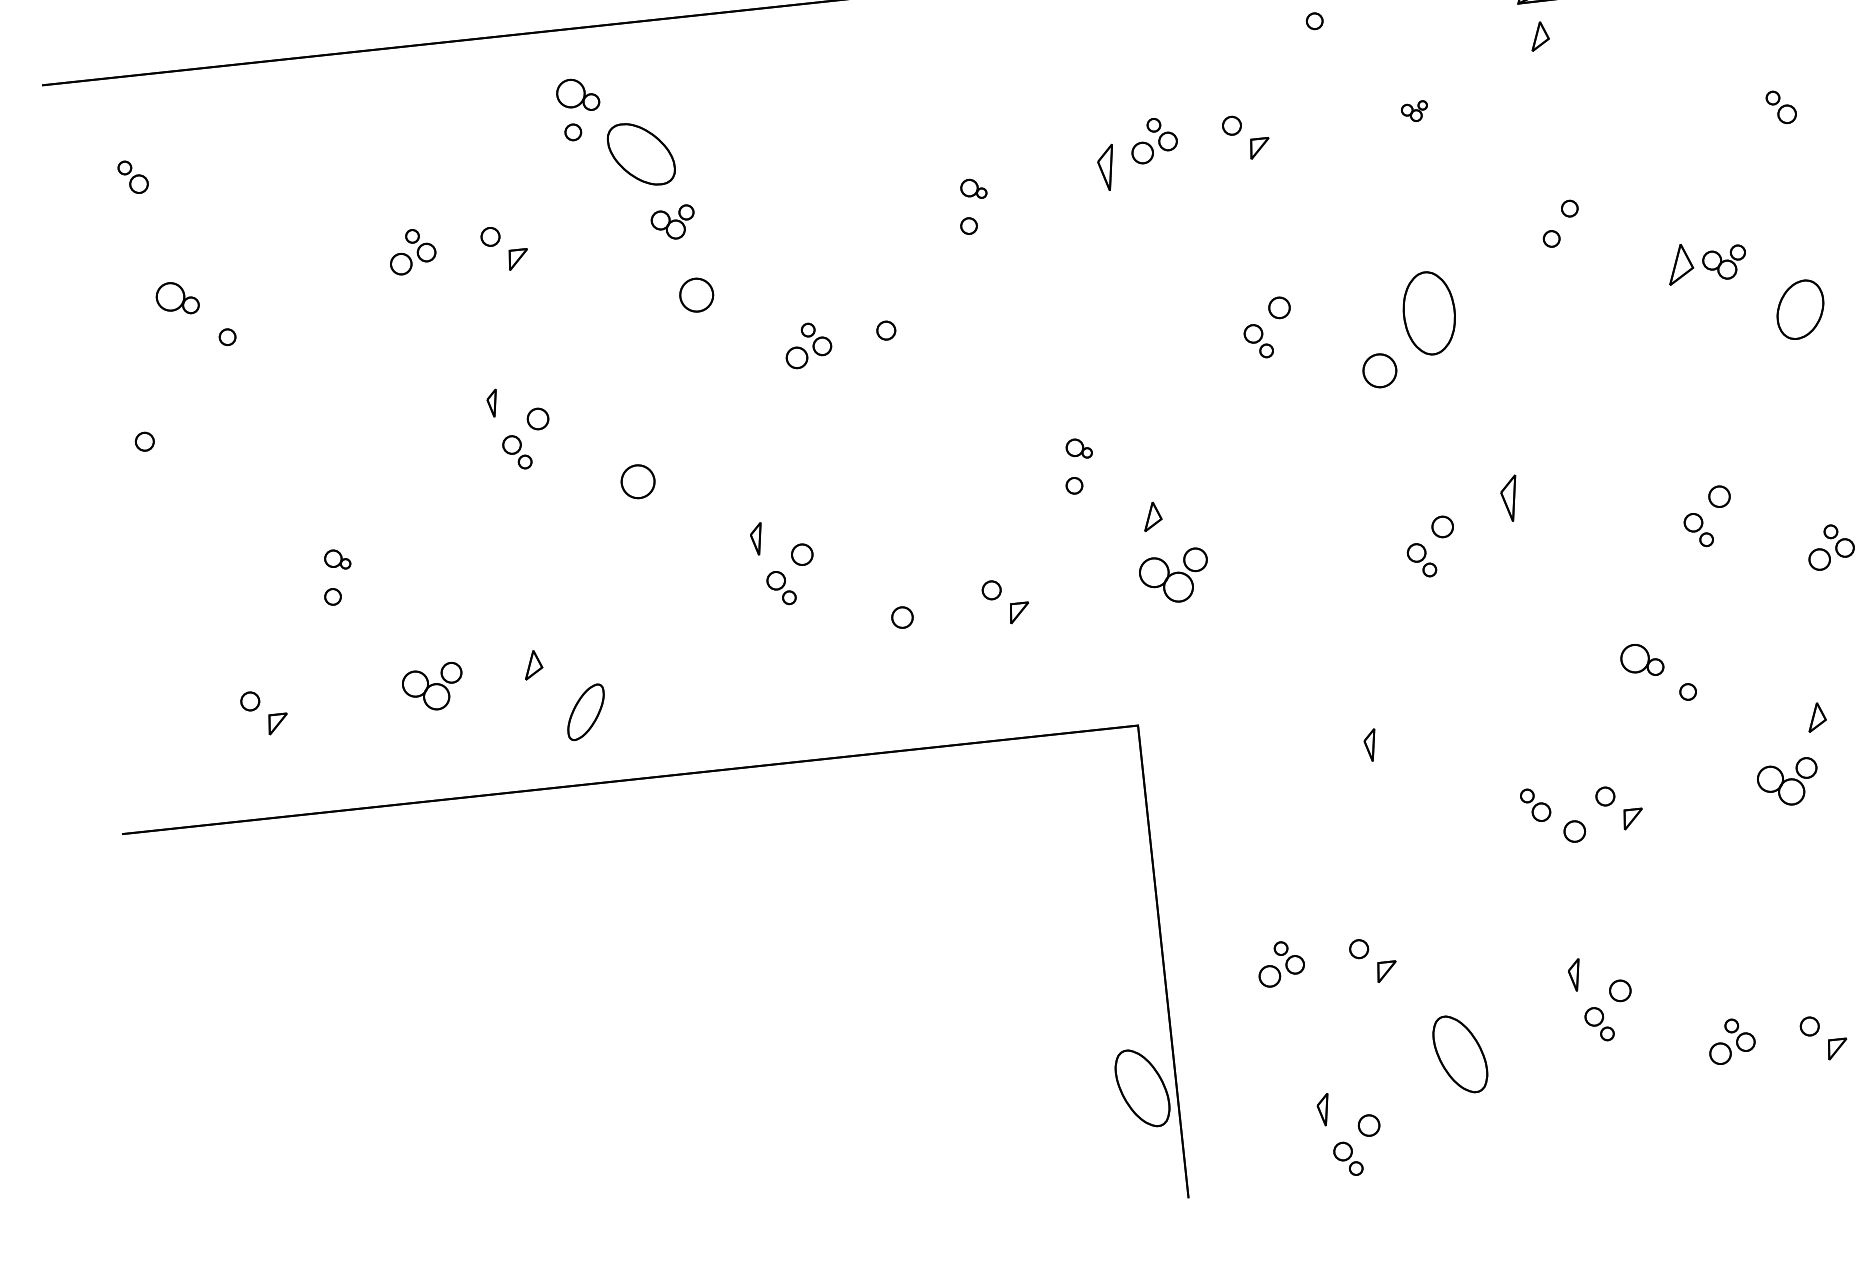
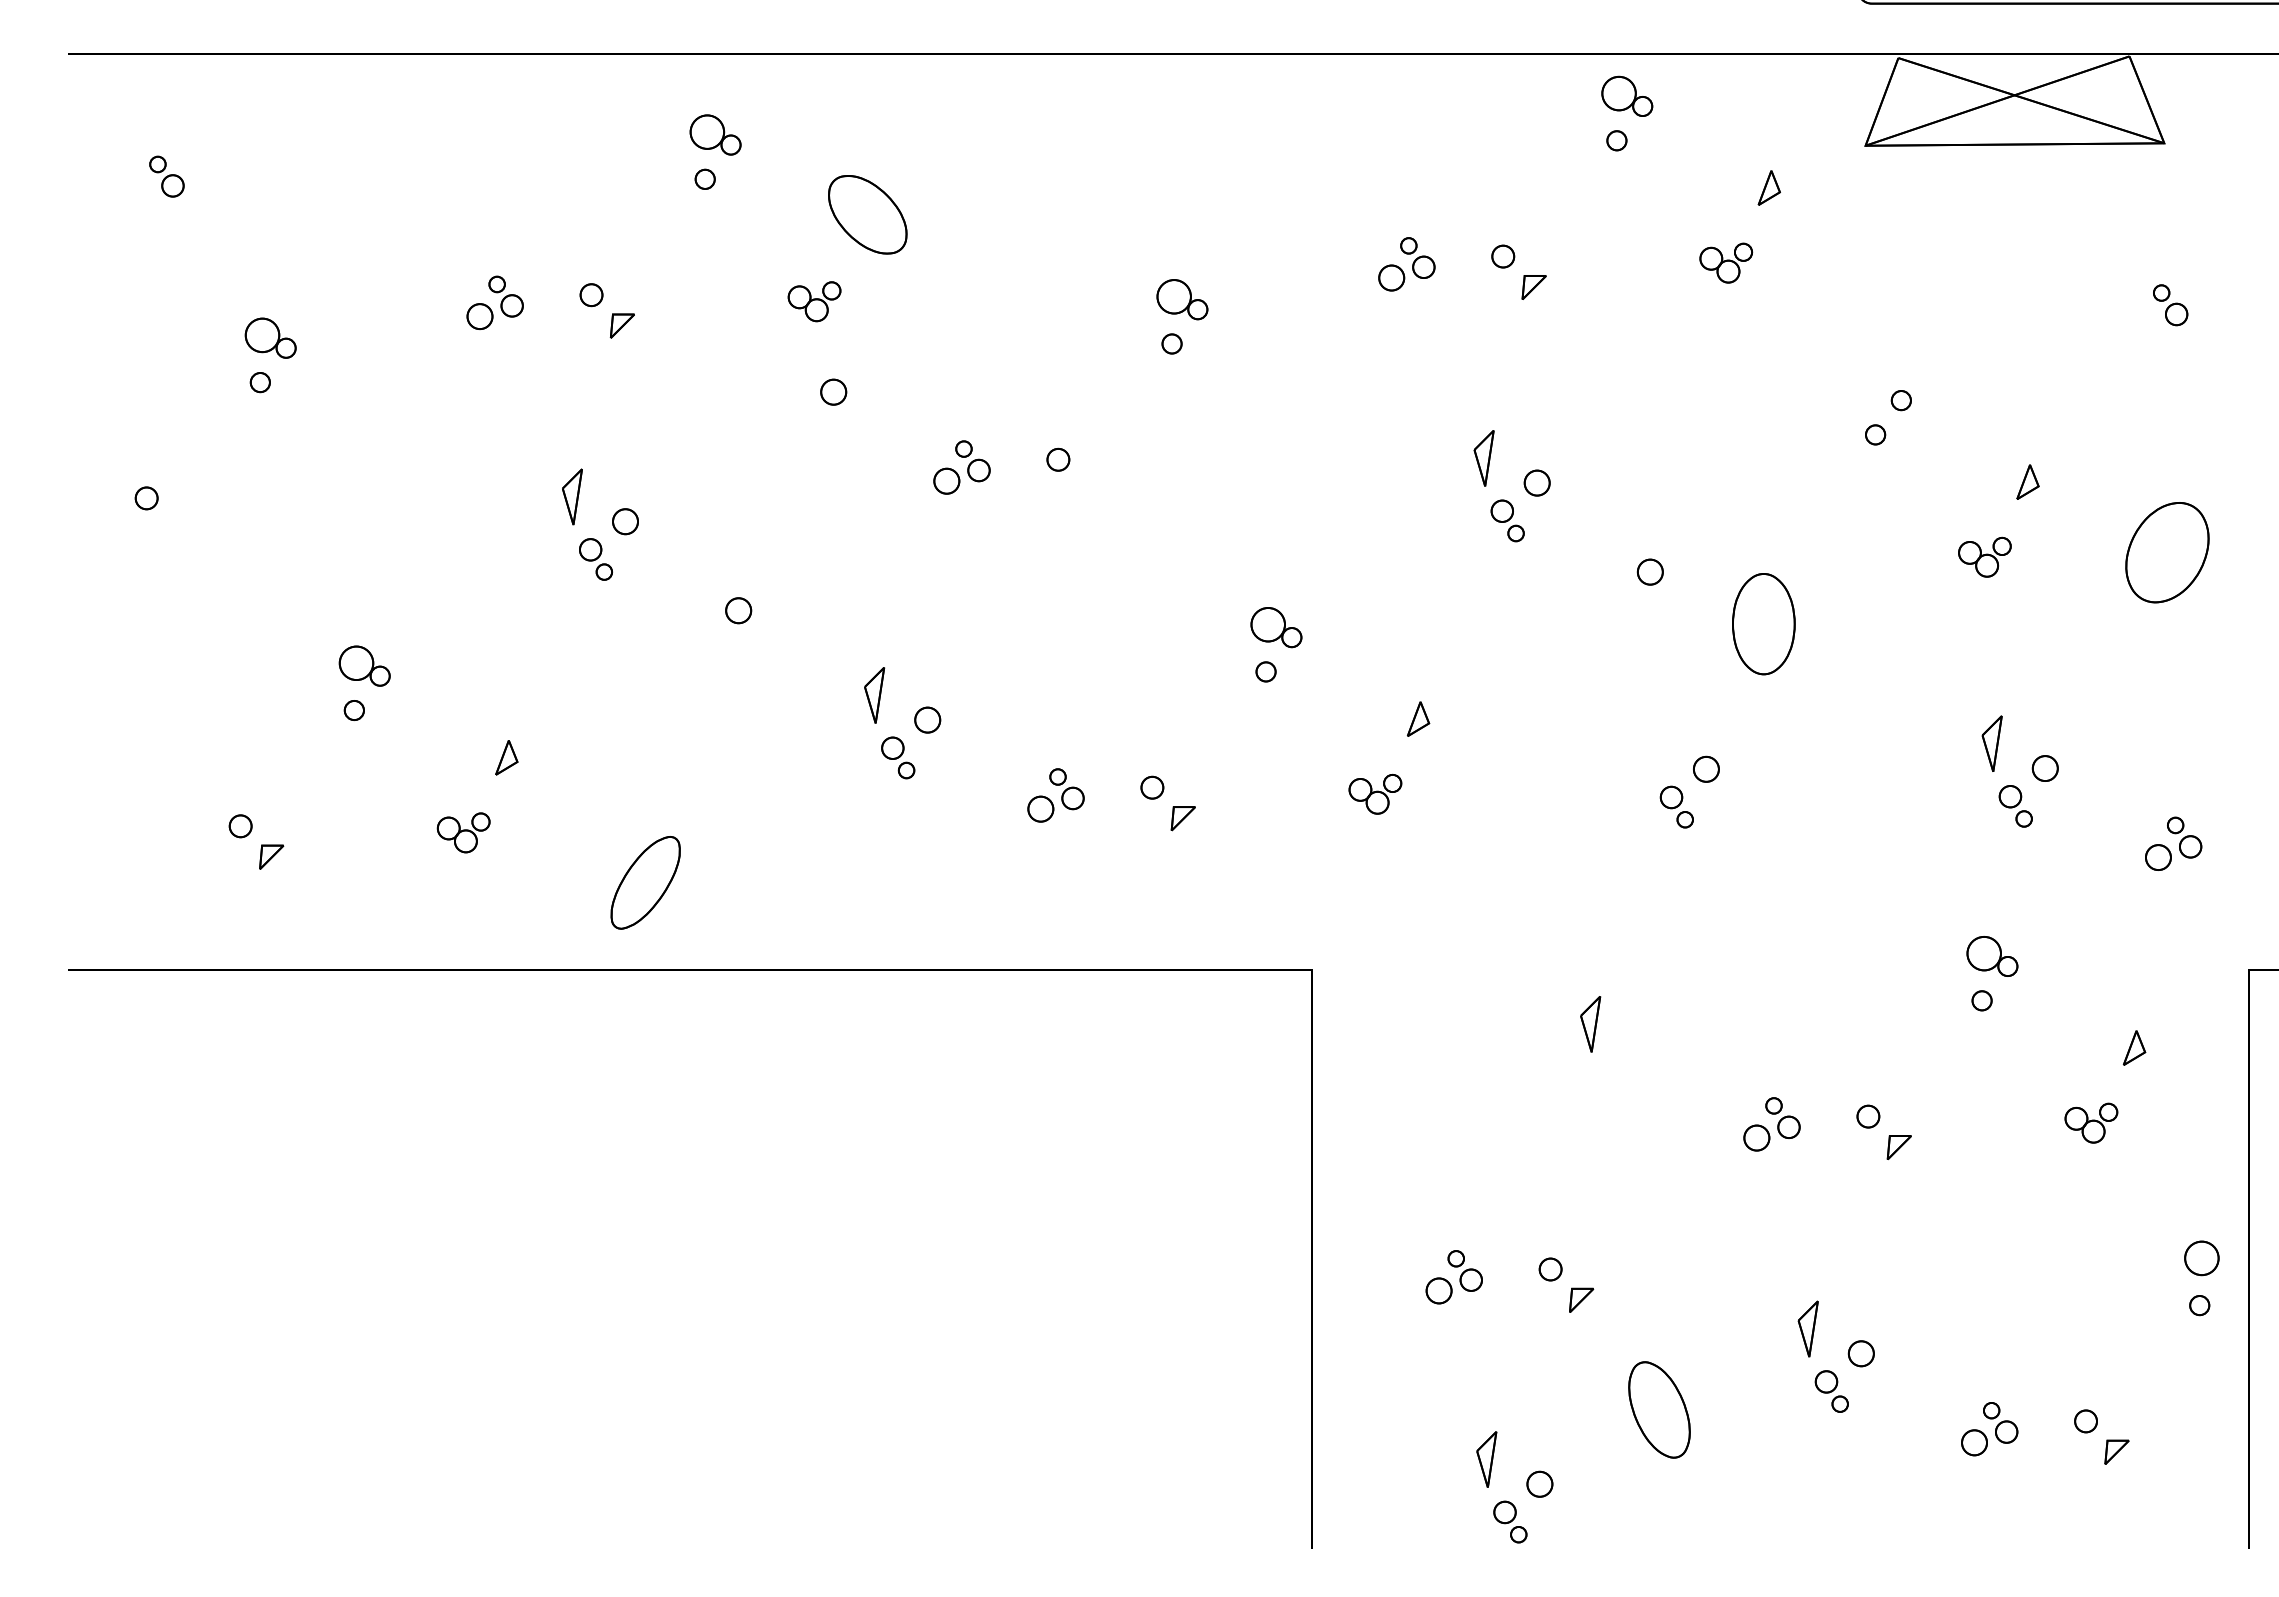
part: (1539, 35) -> (1768, 187), moved
part: (1414, 111) -> (1726, 262), size x1.67
part: (641, 154) -> (867, 214), moved
part: (1106, 168) -> (1483, 458), moved
part: (973, 188) -> (1182, 299), size x1.67
part: (1724, 262) -> (1984, 556), moved
part: (1679, 263) -> (2027, 481), size x0.71
part: (696, 294) -> (833, 391), size x0.62
part: (177, 297) -> (270, 337), moved
part: (1800, 309) -> (2167, 552), size x1.43
part: (1429, 313) -> (1763, 624), moved
part: (1378, 370) -> (1649, 571), size x0.62
part: (492, 403) -> (572, 496), size x1.67
part: (1079, 448) -> (1276, 627), size x1.67
part: (638, 481) -> (738, 610), size x0.62
part: (1509, 498) -> (1991, 743), moved
part: (1152, 515) -> (1418, 718), moved
part: (756, 539) -> (874, 695), size x1.43
part: (337, 559) -> (364, 665), size x1.67
part: (1174, 575) -> (1375, 793), size x0.62
part: (921, 599) -> (1066, 789), added
part: (1642, 660) -> (1992, 956), moved
part: (532, 664) -> (506, 757), moved
part: (432, 687) -> (463, 832), size x0.71
part: (585, 712) -> (645, 882), size x1.43
part: (1370, 745) -> (1590, 1024), size x1.43
part: (1788, 781) -> (2091, 1122), size x0.71
part: (1574, 831) -> (1756, 1137), moved
part: (1574, 974) -> (1807, 1328), size x1.43
part: (1142, 1087) -> (1270, 1409), removed
part: (1323, 1109) -> (1486, 1459), size x1.43

